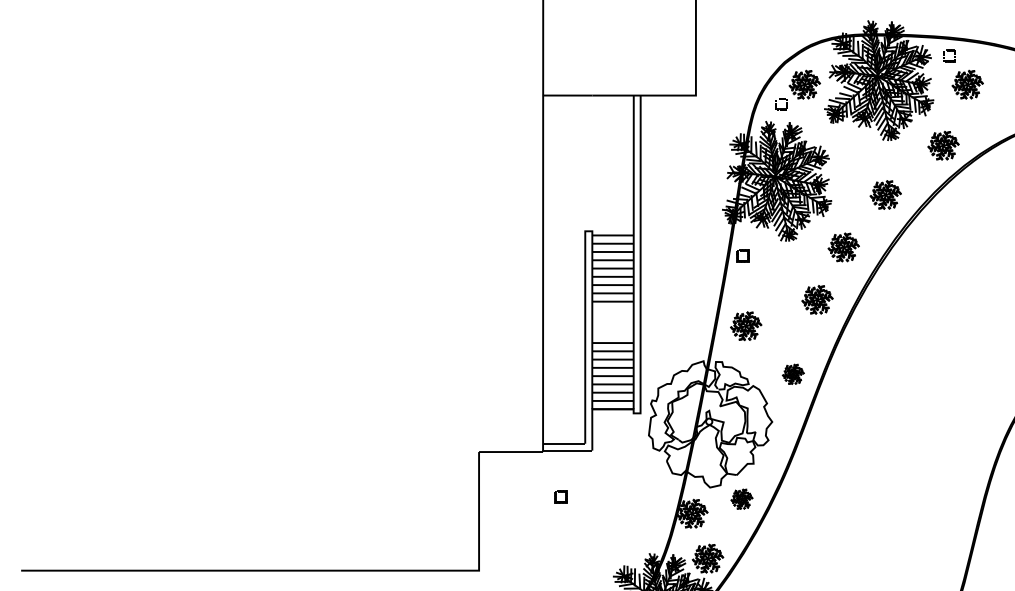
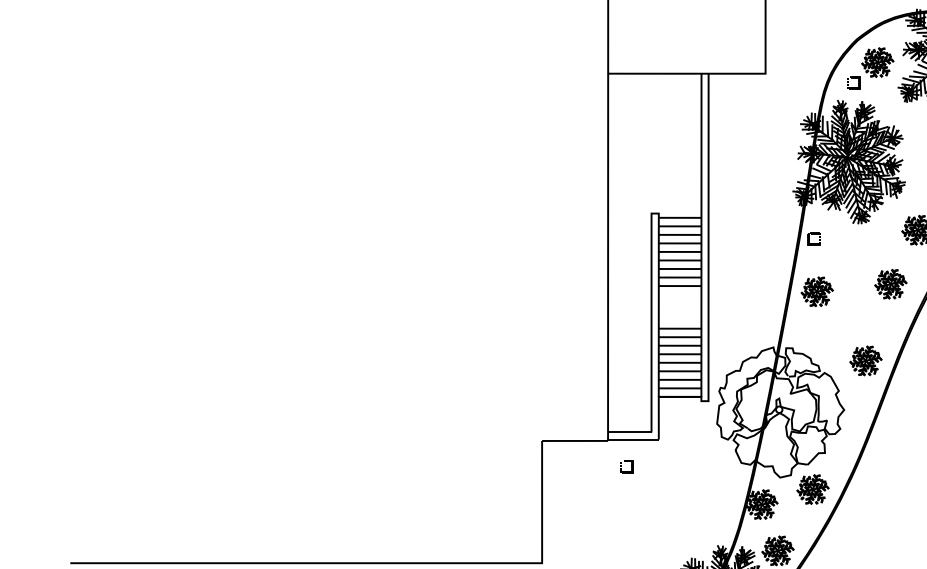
part: (746, 326) -> (817, 292), moved
part: (793, 374) -> (866, 361), size x1.43
part: (560, 496) -> (626, 466), moved
part: (741, 499) -> (812, 489), size x1.43

